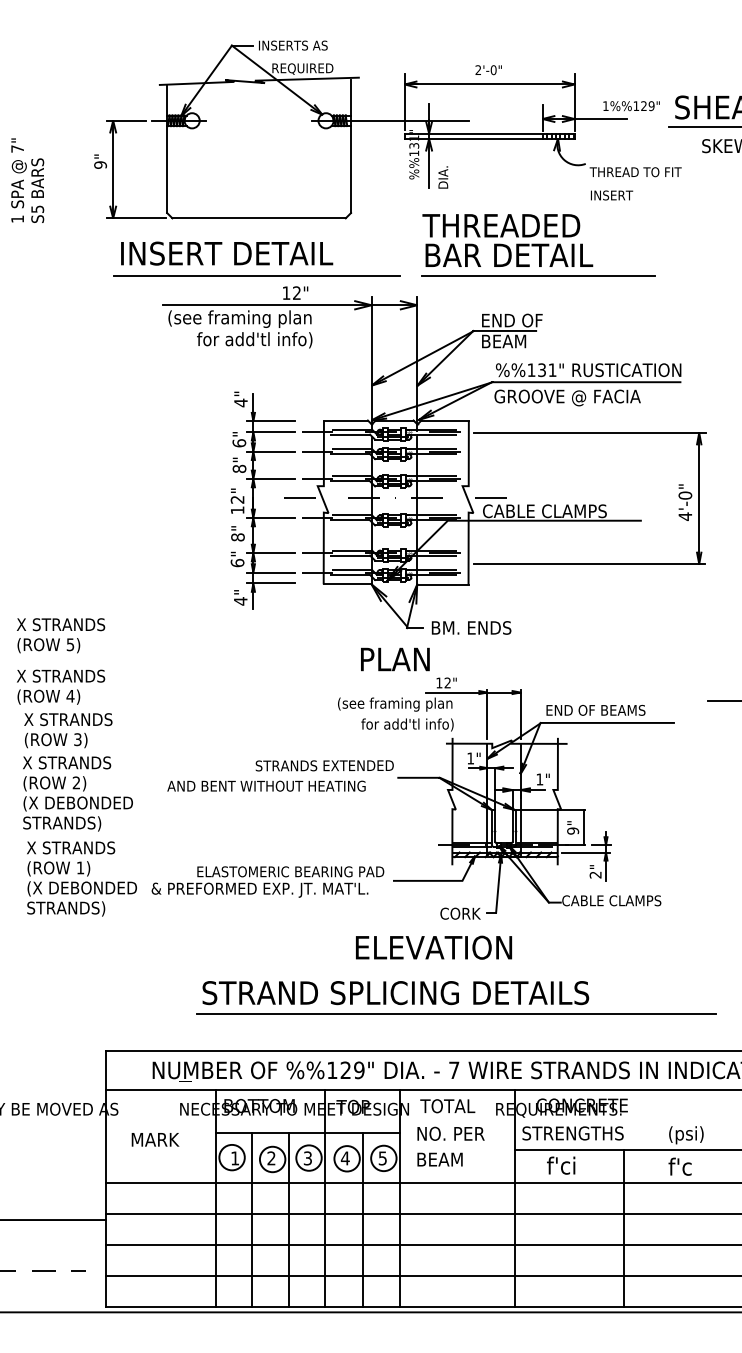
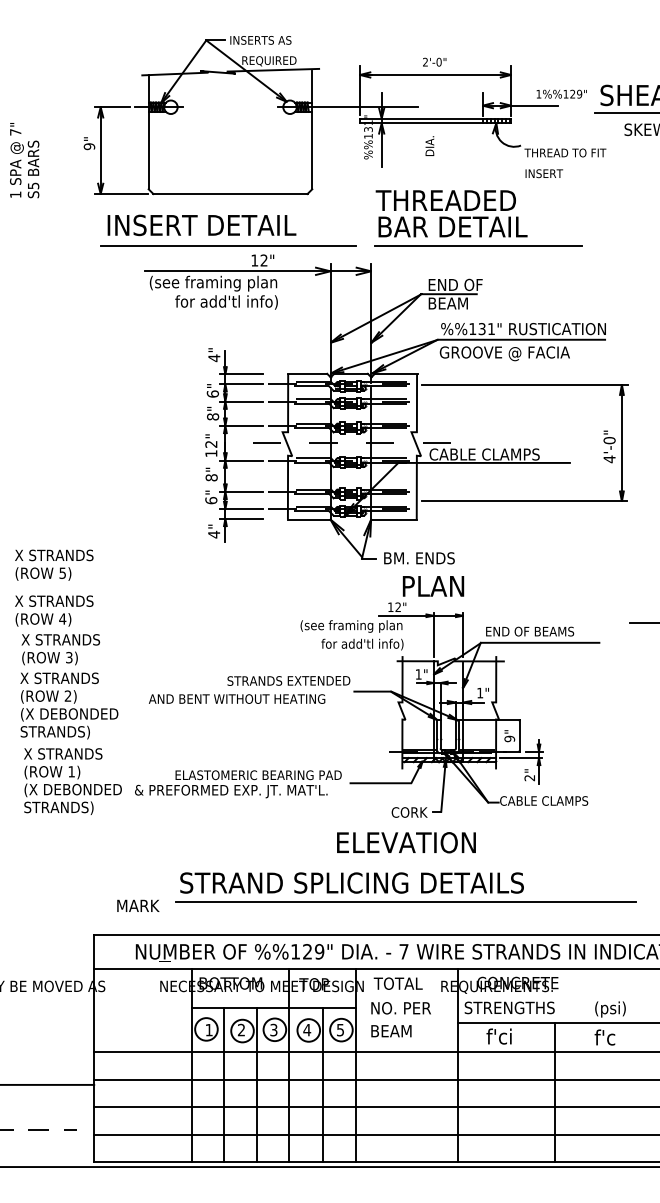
text: (443, 177) -> (430, 146), moved
text: (395, 659) -> (433, 586), moved
text: (434, 947) -> (406, 842), moved
text: (155, 1139) -> (138, 905), moved

